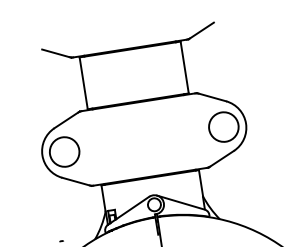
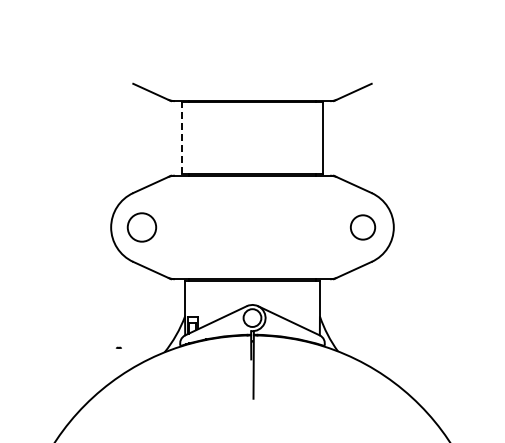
line: (83, 83) -> (182, 138), solid -> dashed
circle: (223, 127) -> (362, 227), size x0.6
circle: (64, 152) -> (141, 227), size x0.7

